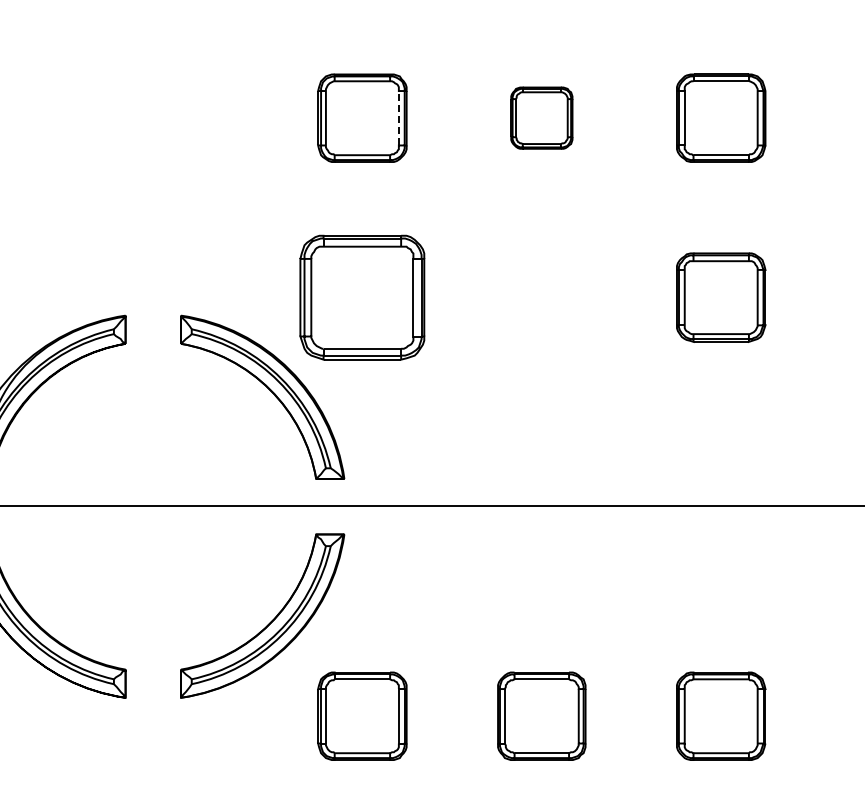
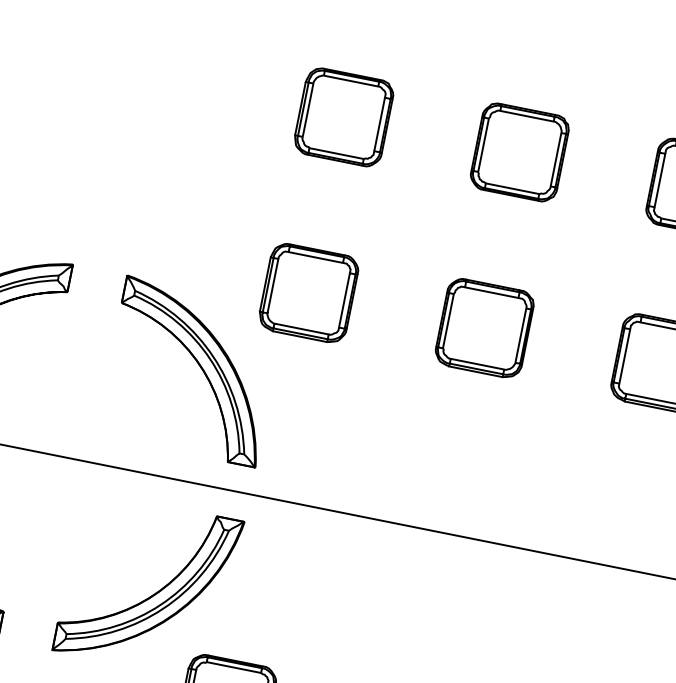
line: (398, 117) -> (379, 123), dashed -> solid
part: (541, 117) -> (519, 151), size x1.43
part: (362, 297) -> (308, 293), size x0.71
part: (541, 297) -> (484, 328), added

